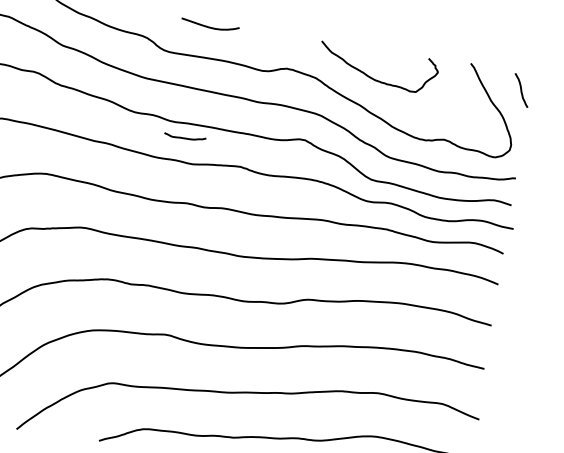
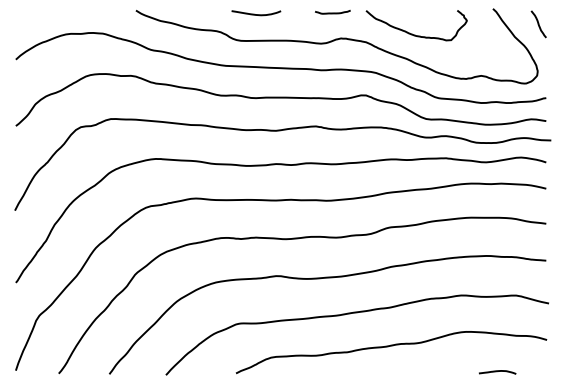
curve: (210, 27) -> (256, 14), moved
curve: (184, 137) -> (332, 12), moved

